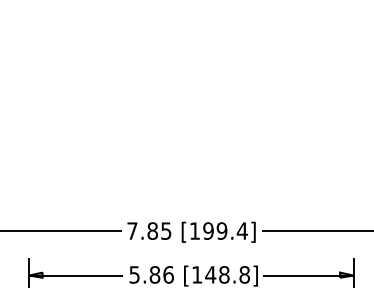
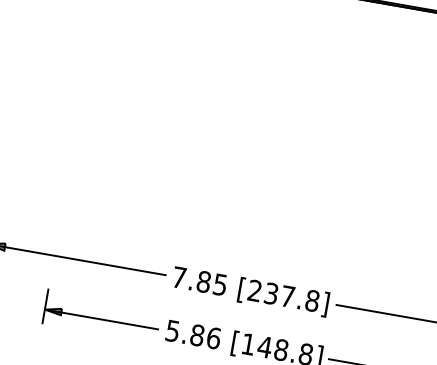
text: (218, 230) -> (283, 295), [199.4] -> [237.8]

